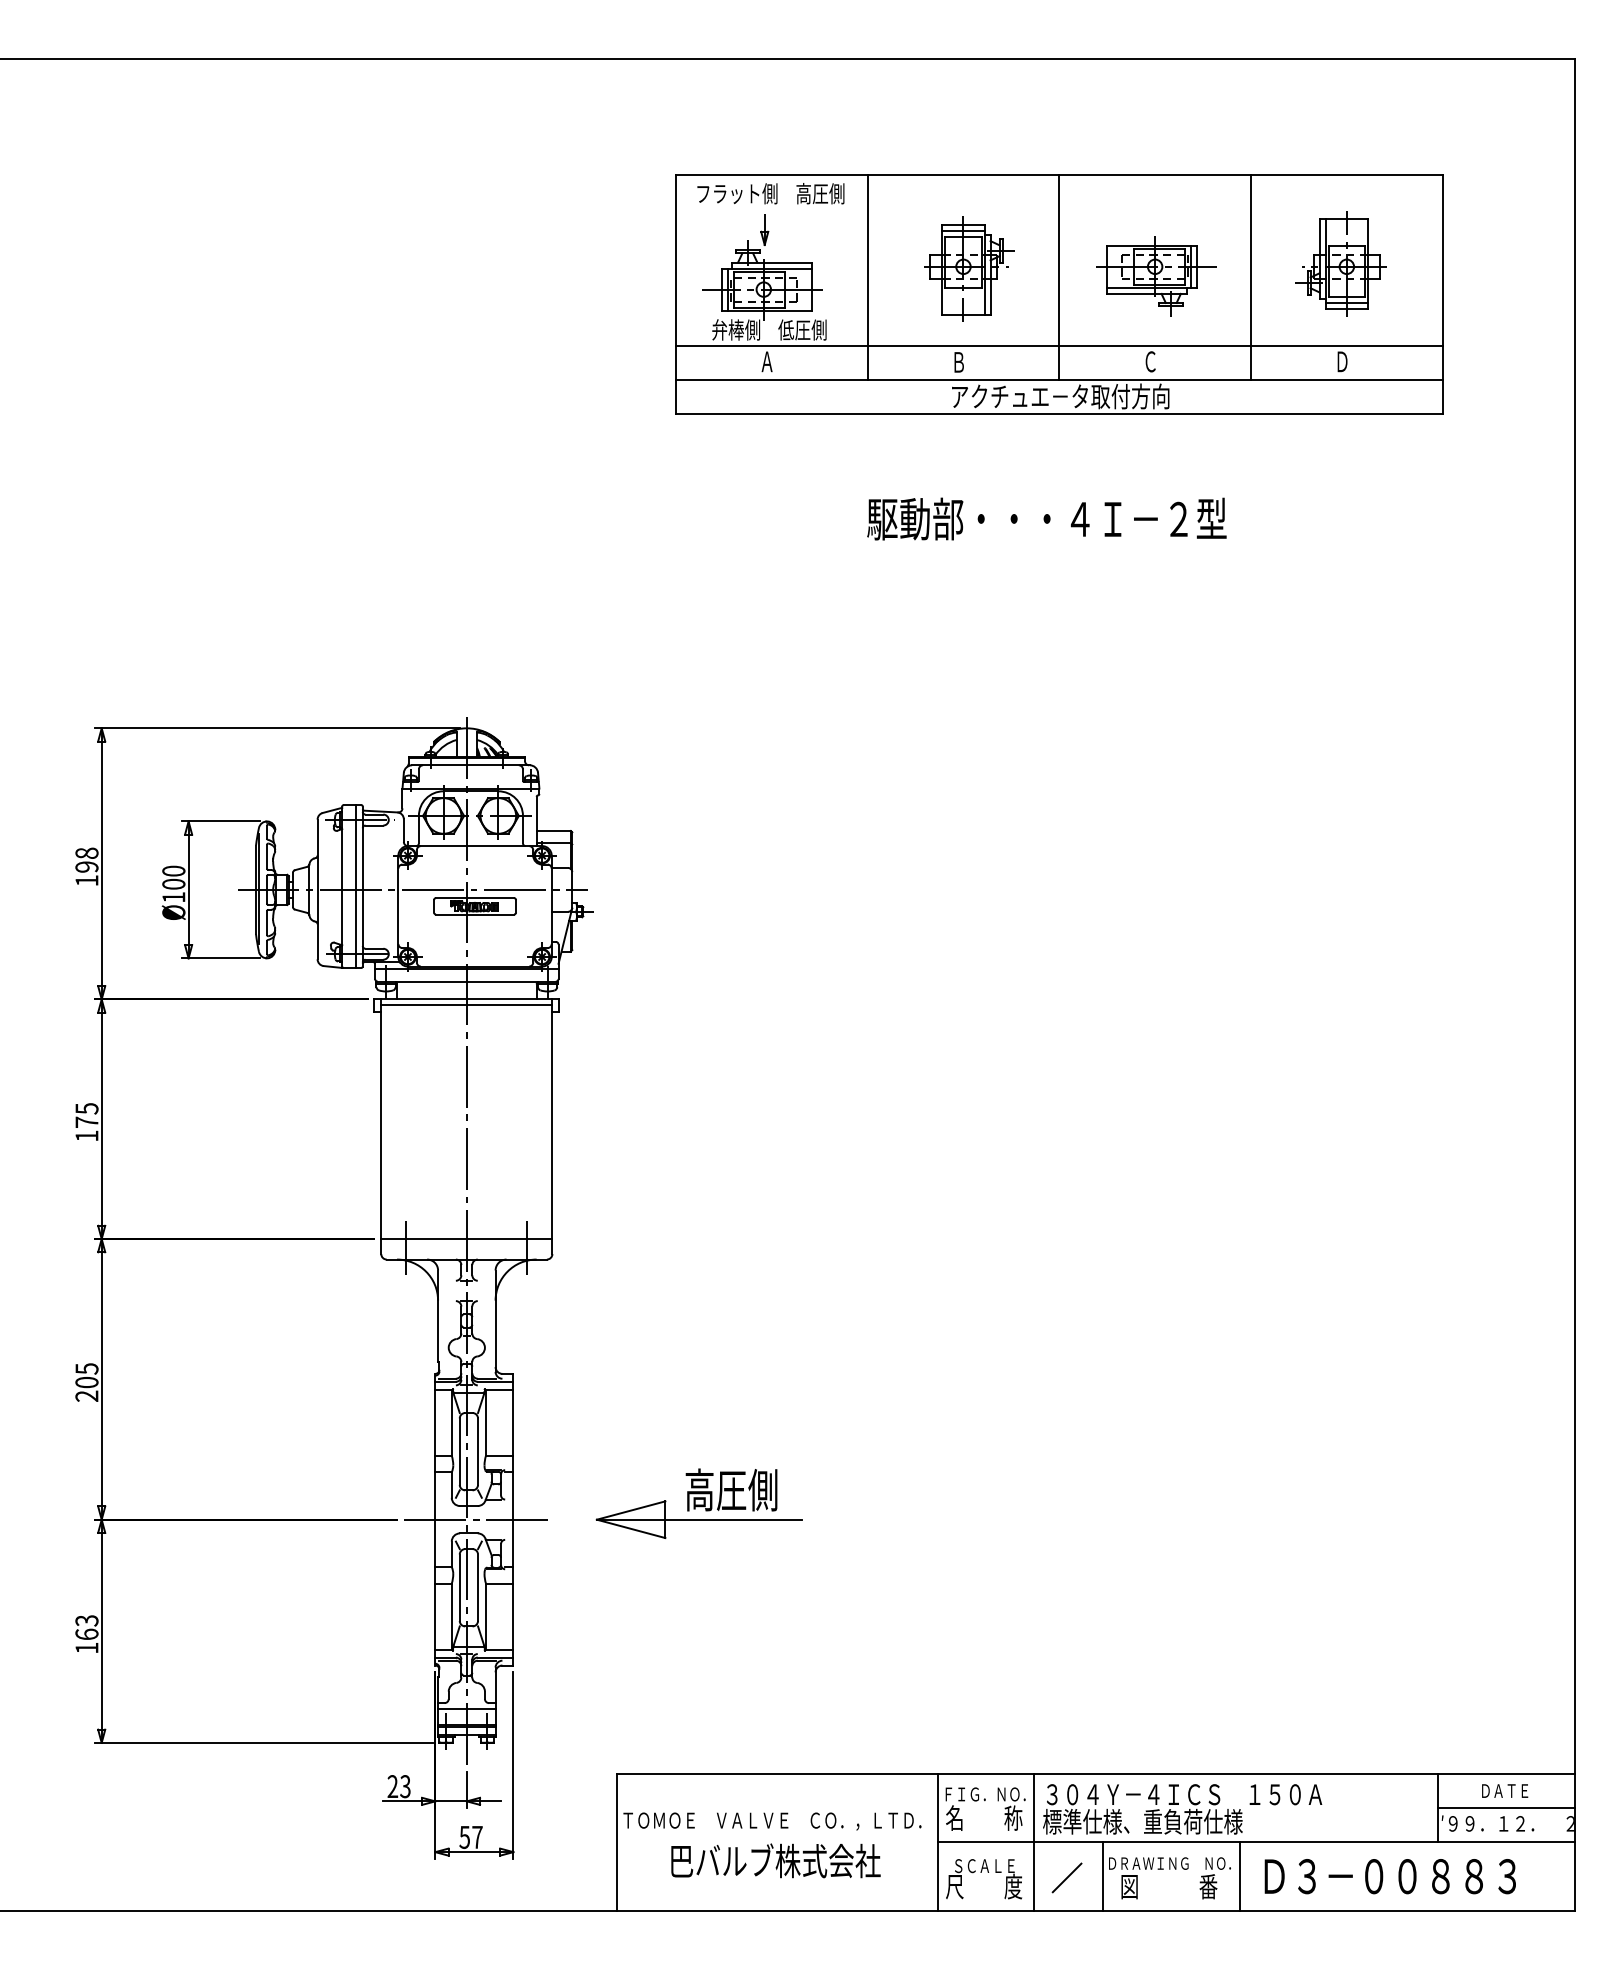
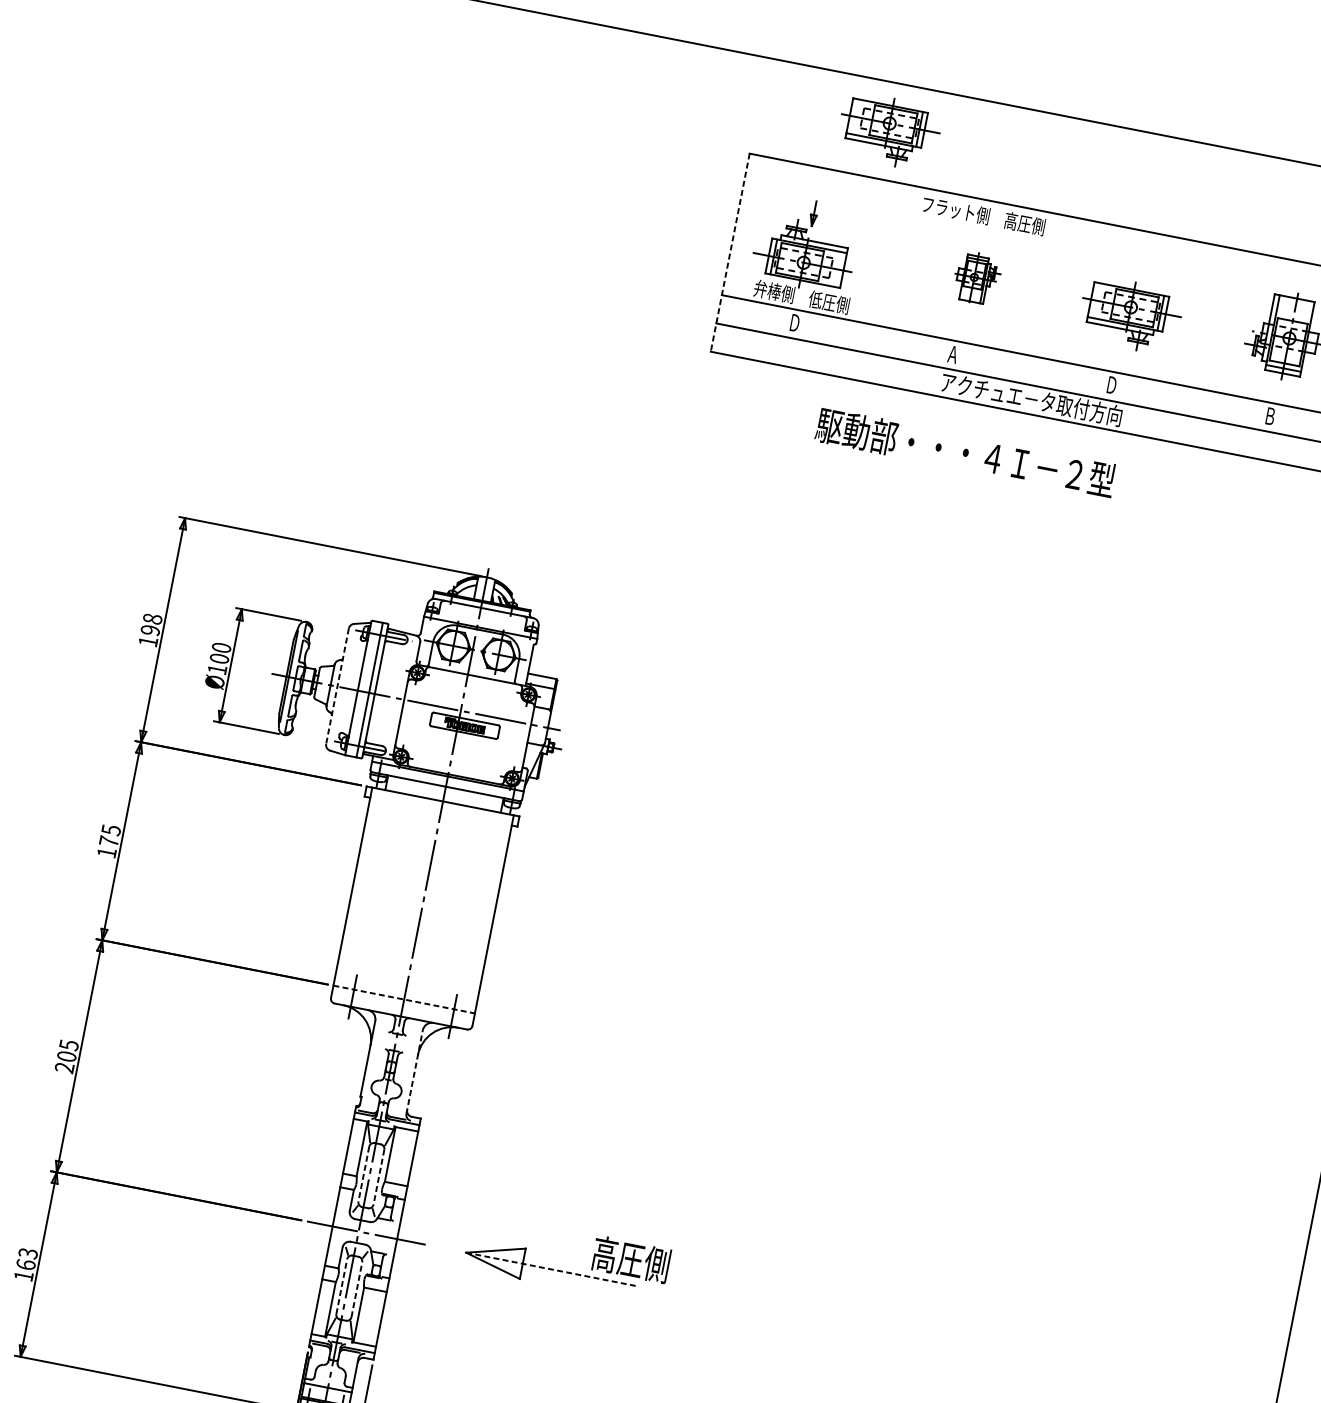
part: (833, 117) -> (889, 131), added
text: (770, 193) -> (983, 215), moved
part: (969, 268) -> (977, 278), size x0.6
line: (867, 277) -> (891, 269), removed
line: (1059, 277) -> (1050, 300), removed
line: (1251, 277) -> (1208, 331), removed
line: (675, 294) -> (729, 252), solid -> dashed
text: (766, 361) -> (794, 322), Ａ -> Ｄ
text: (1150, 361) -> (1111, 384), Ｃ -> Ｄ
text: (1342, 361) -> (1270, 416), Ｄ -> Ｂ
text: (958, 362) -> (952, 354), Ｂ -> Ａ
text: (1046, 518) -> (965, 452), moved
line: (317, 889) -> (337, 686), solid -> dashed
line: (466, 1004) -> (441, 805), removed
line: (466, 1239) -> (403, 999), solid -> dashed
line: (495, 1321) -> (414, 1072), solid -> dashed
line: (459, 1452) -> (363, 1174), solid -> dashed
line: (478, 1452) -> (379, 1177), solid -> dashed
text: (731, 1489) -> (631, 1259), moved
line: (699, 1519) -> (551, 1269), solid -> dashed
line: (459, 1587) -> (341, 1286), solid -> dashed
line: (478, 1587) -> (357, 1289), solid -> dashed

